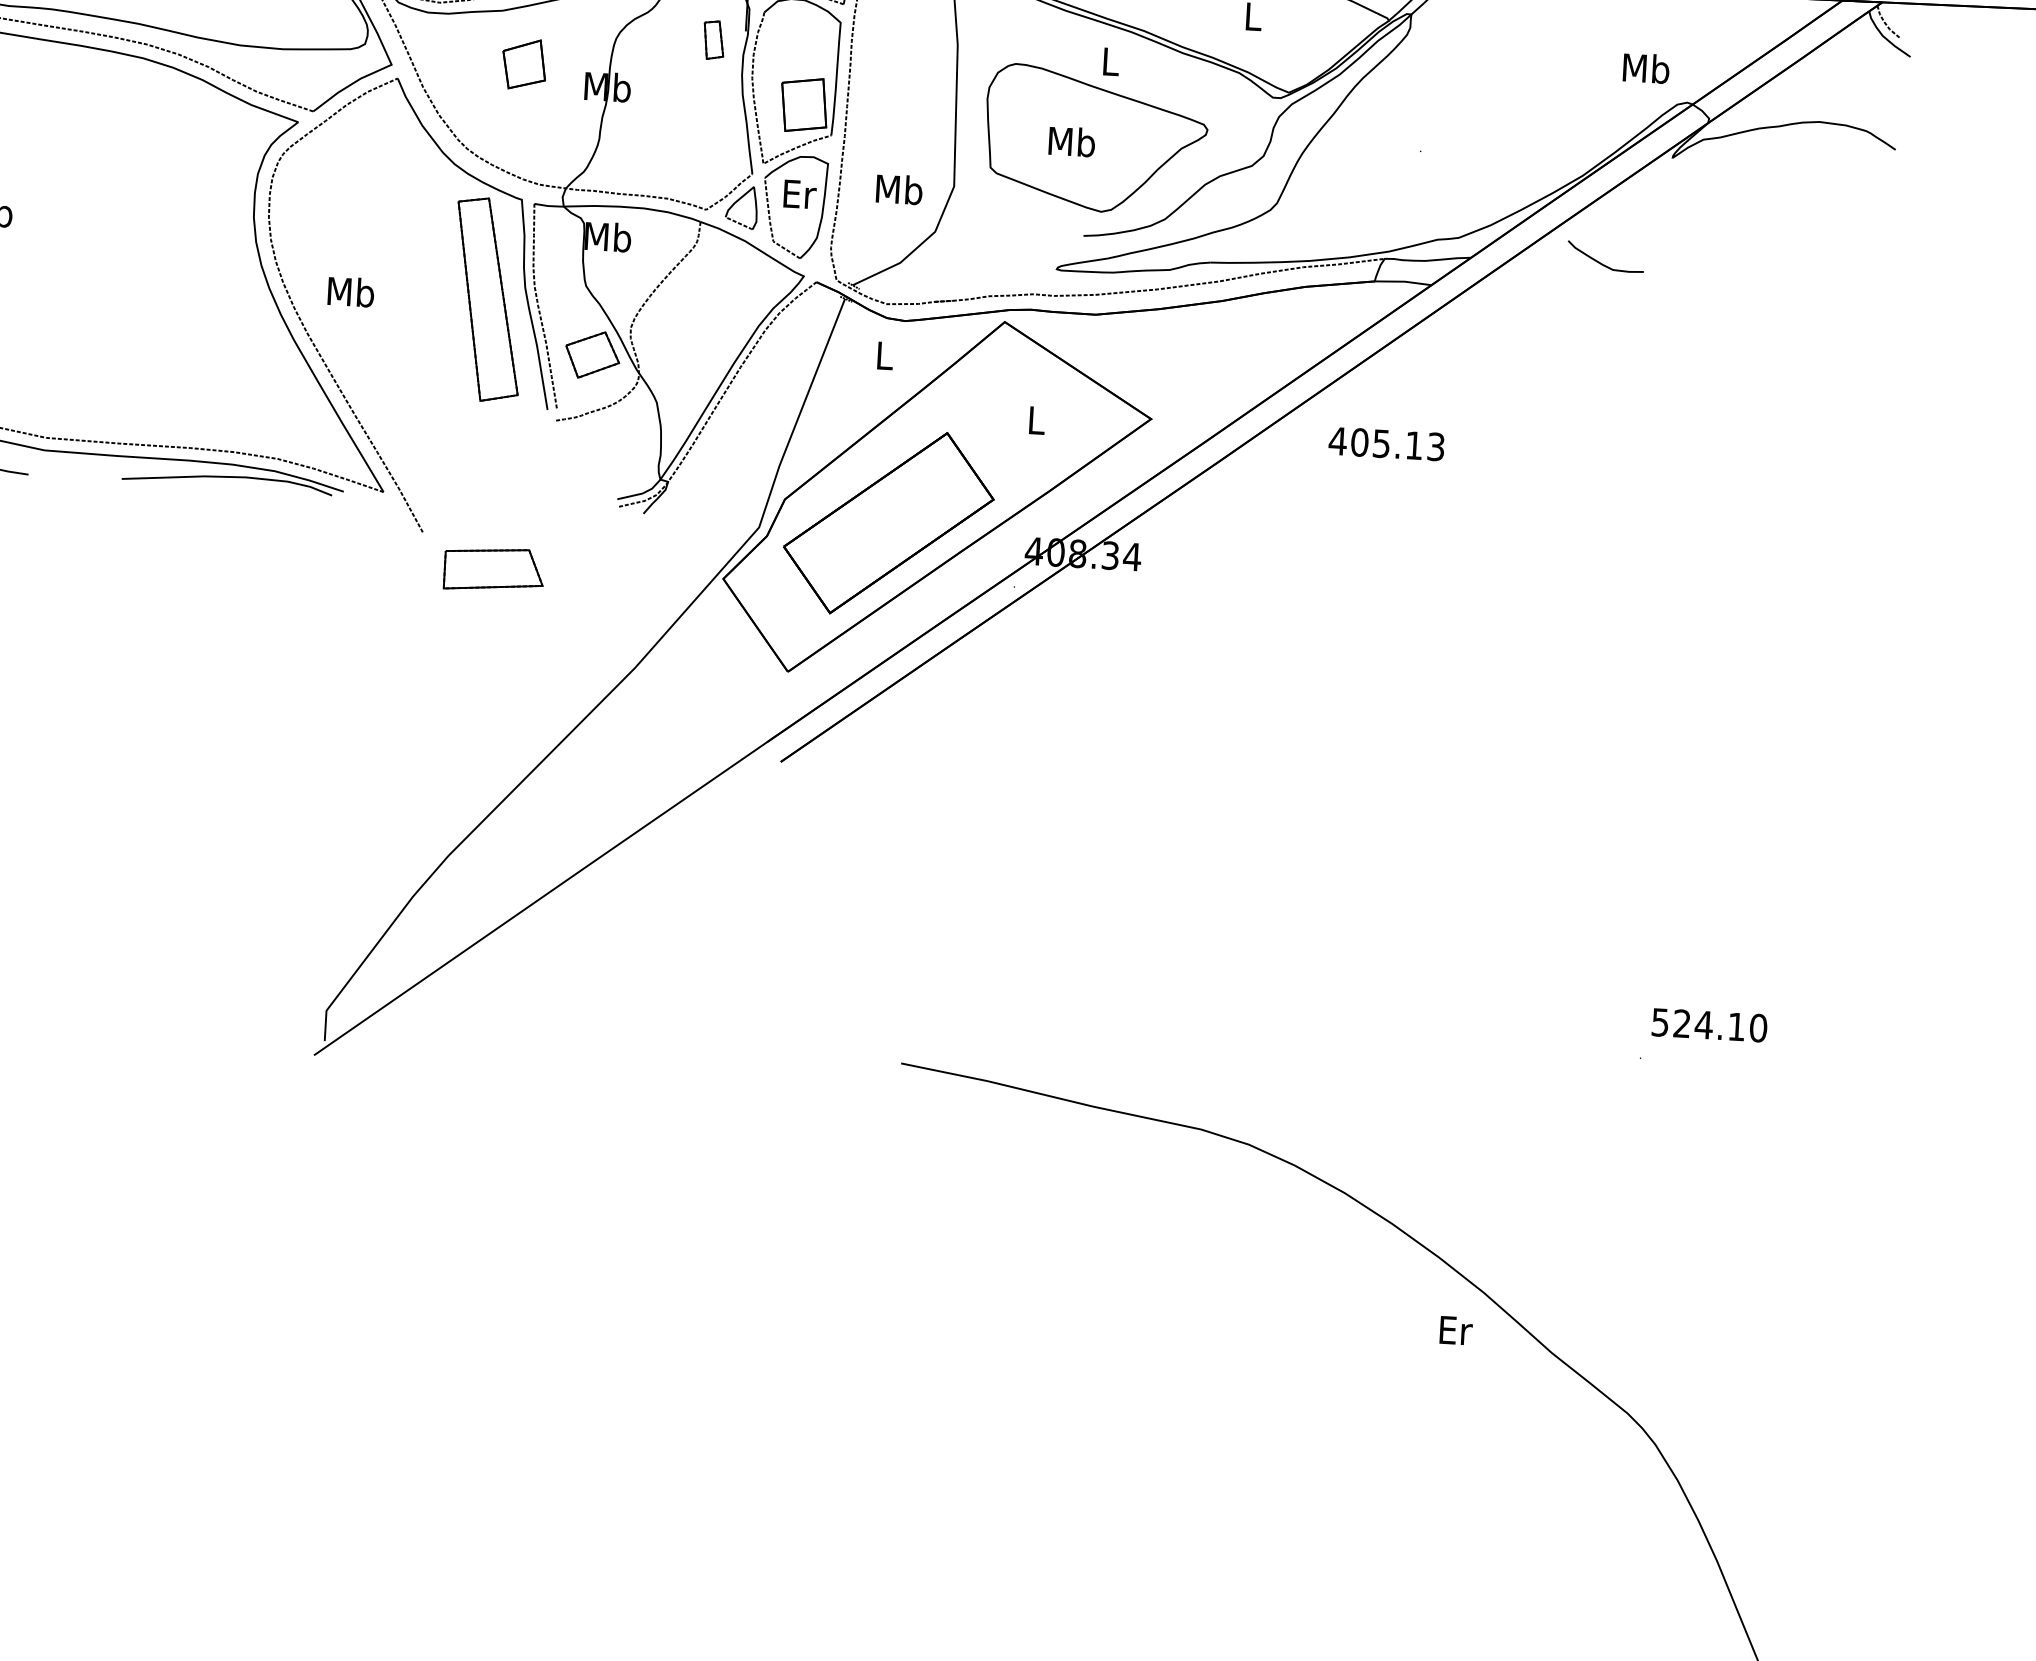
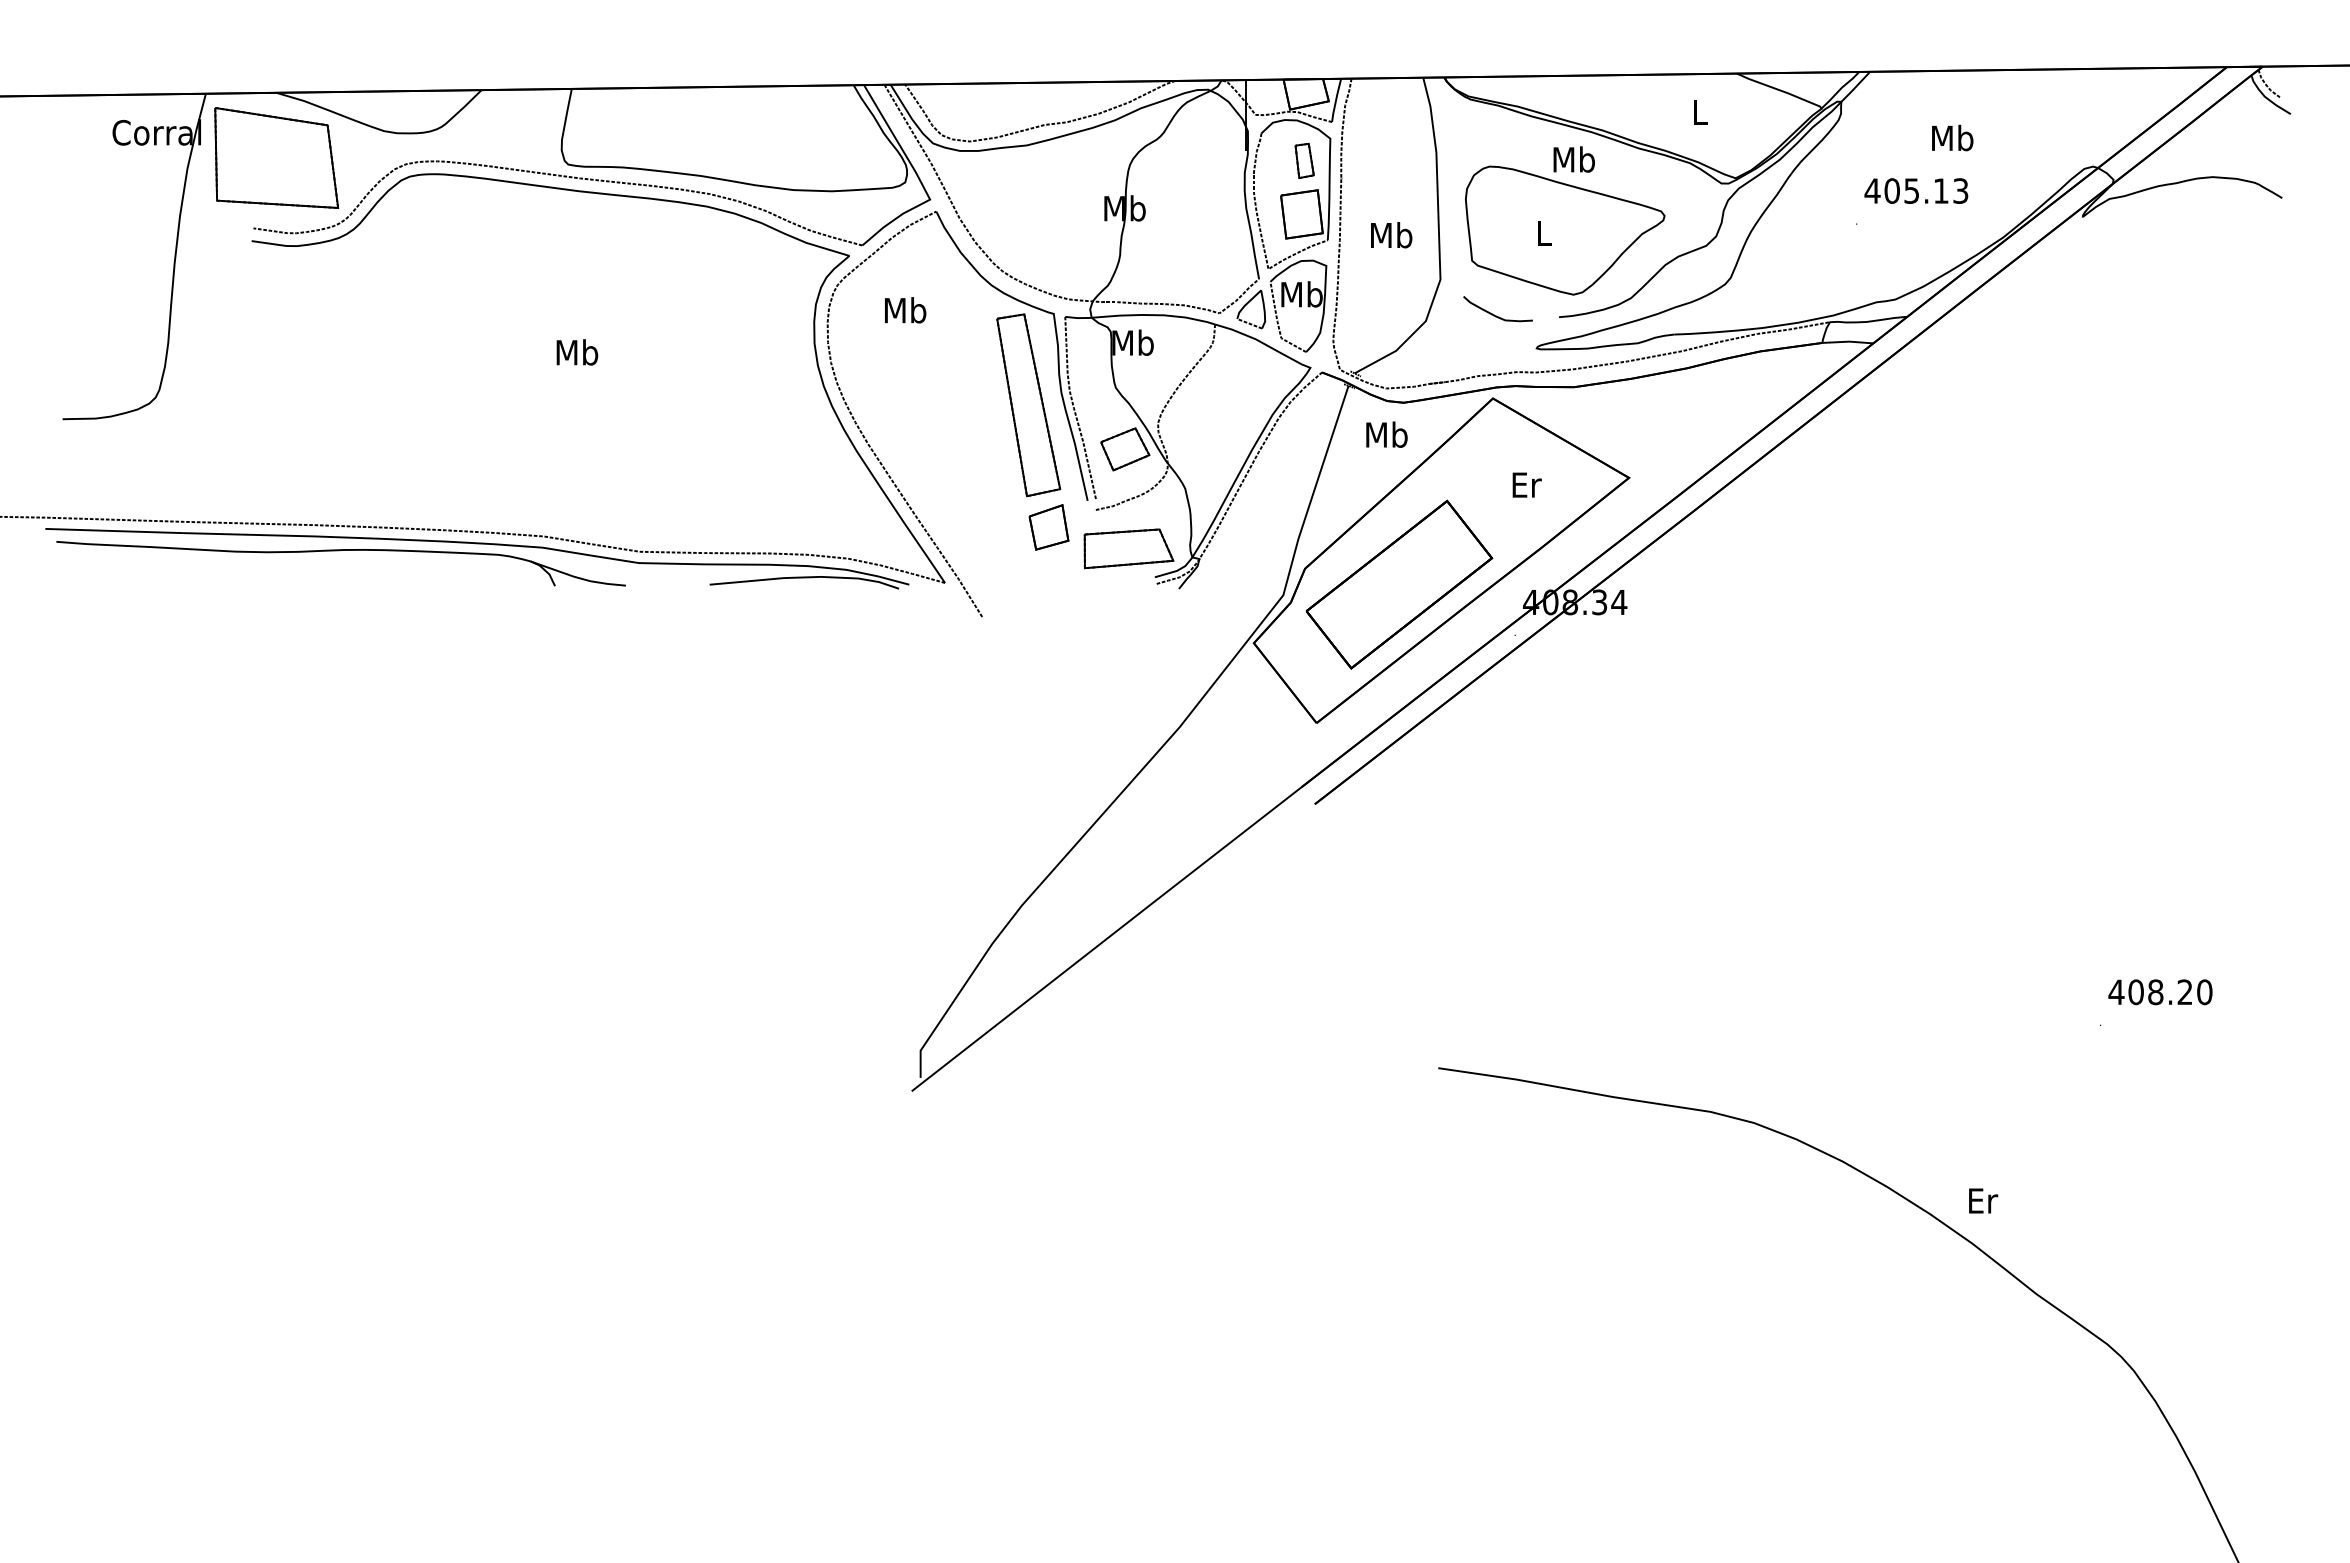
part: (713, 39) -> (1304, 160), moved
text: (1109, 61) -> (1573, 159), L -> Mb
part: (523, 64) -> (1048, 527), moved
text: (1646, 67) -> (1952, 137), moved
text: (1071, 141) -> (1543, 233), Mb -> L
text: (899, 189) -> (1391, 235), moved
text: (798, 194) -> (1301, 294), Er -> Mb
curve: (1601, 262) -> (1494, 314), moved
text: (351, 292) -> (905, 310), moved
text: (884, 355) -> (1386, 434), L -> Mb
text: (1036, 419) -> (1526, 484), L -> Er
text: (1386, 443) -> (1916, 190), moved
part: (493, 569) -> (1128, 548), moved
text: (1698, 1024) -> (2150, 992), 524.10 -> 408.20
text: (1456, 1330) -> (1983, 1200), moved

